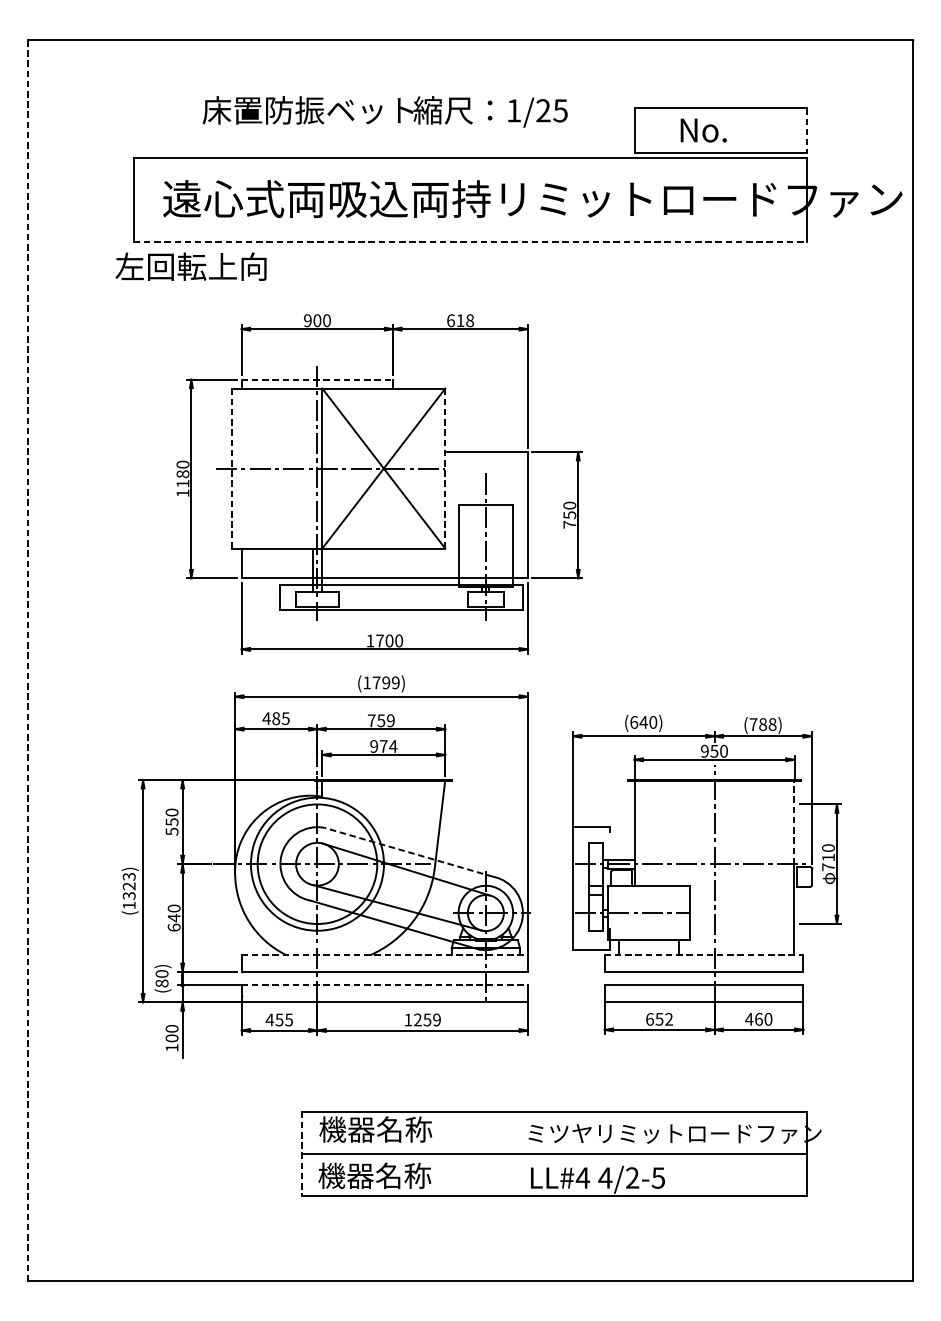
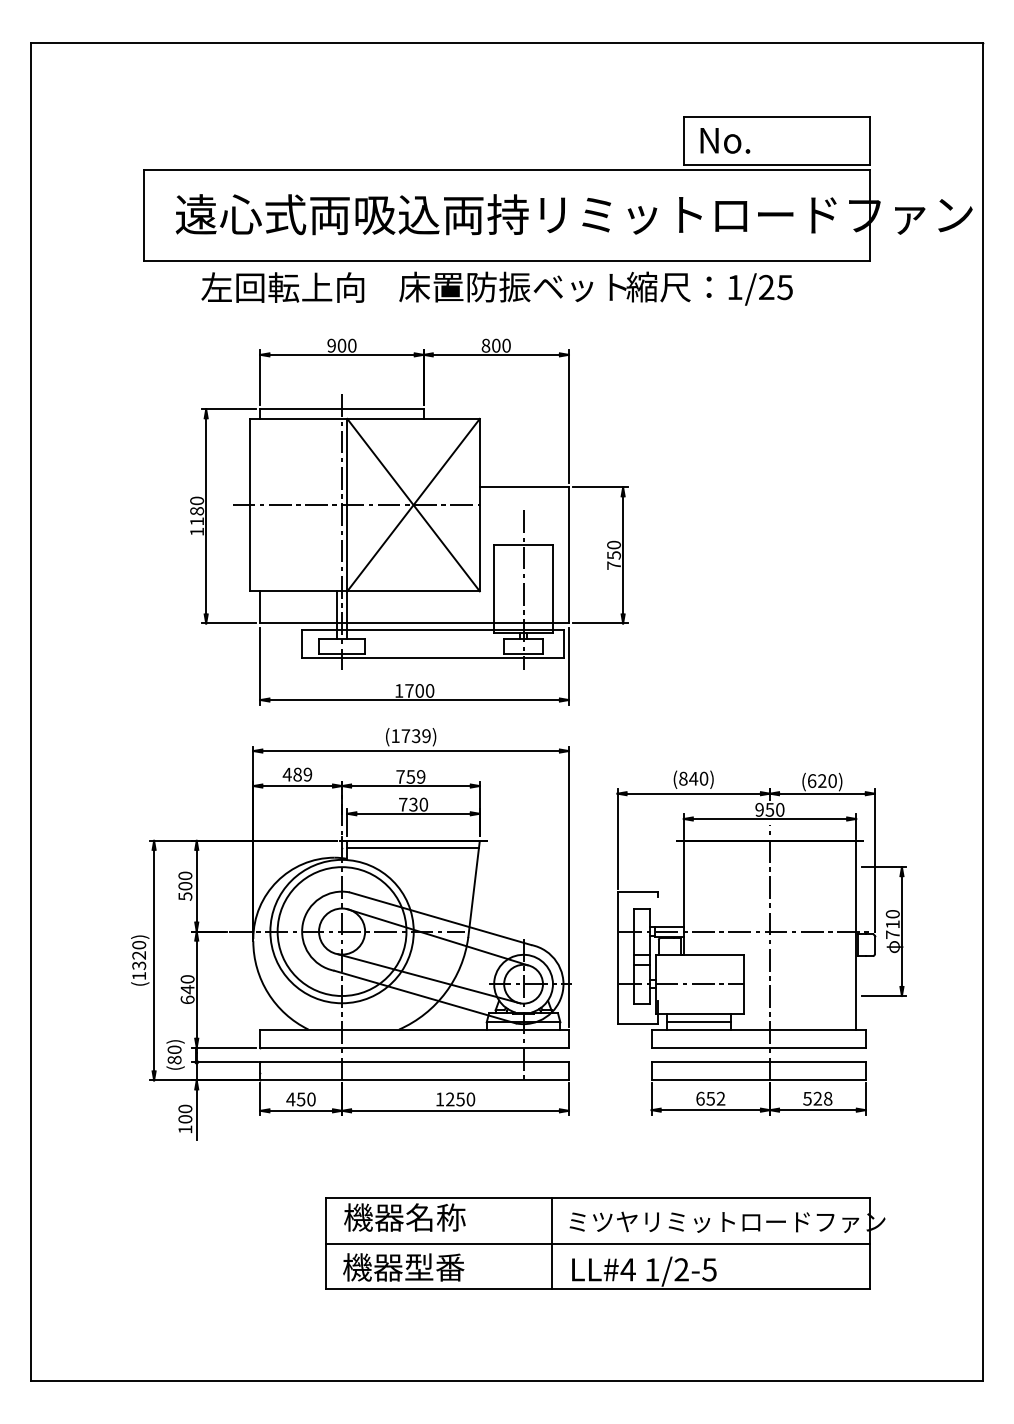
text: (384, 111) -> (595, 288), moved
text: (703, 130) -> (725, 140), moved
line: (806, 130) -> (869, 140), dashed -> solid
line: (470, 241) -> (507, 260), dashed -> solid
text: (190, 266) -> (282, 287), moved
text: (459, 320) -> (495, 345), 618 -> 800
line: (317, 379) -> (342, 409), dashed -> solid
line: (232, 468) -> (250, 505), dashed -> solid
line: (444, 468) -> (479, 505), dashed -> solid
line: (28, 660) -> (30, 711), dashed -> solid
text: (385, 682) -> (415, 735), (1799) -> (1739)
text: (285, 718) -> (307, 774), 485 -> 489
text: (634, 722) -> (683, 778), (640) -> (840)
text: (762, 724) -> (821, 780), (788) -> (620)
text: (383, 746) -> (413, 804), 974 -> 730
line: (383, 787) -> (413, 848), added
line: (794, 821) -> (856, 885), dashed -> solid
text: (172, 822) -> (185, 886), 550 -> 500
line: (407, 852) -> (439, 918), dashed -> solid
text: (129, 877) -> (139, 945), (1323) -> (1320)
line: (648, 948) -> (698, 1022), added
line: (385, 955) -> (415, 1029), dashed -> solid
line: (704, 955) -> (759, 1029), dashed -> solid
line: (385, 985) -> (415, 1062), dashed -> solid
text: (758, 1019) -> (817, 1098), 460 -> 528
text: (289, 1020) -> (311, 1099), 455 -> 450
text: (436, 1020) -> (470, 1099), 1259 -> 1250
line: (512, 1153) -> (552, 1243), added
line: (302, 1154) -> (325, 1244), dashed -> solid
text: (403, 1175) -> (434, 1267), 機器名称 -> 機器型番
text: (605, 1177) -> (652, 1269), 4/2-5 -> 1/2-5

